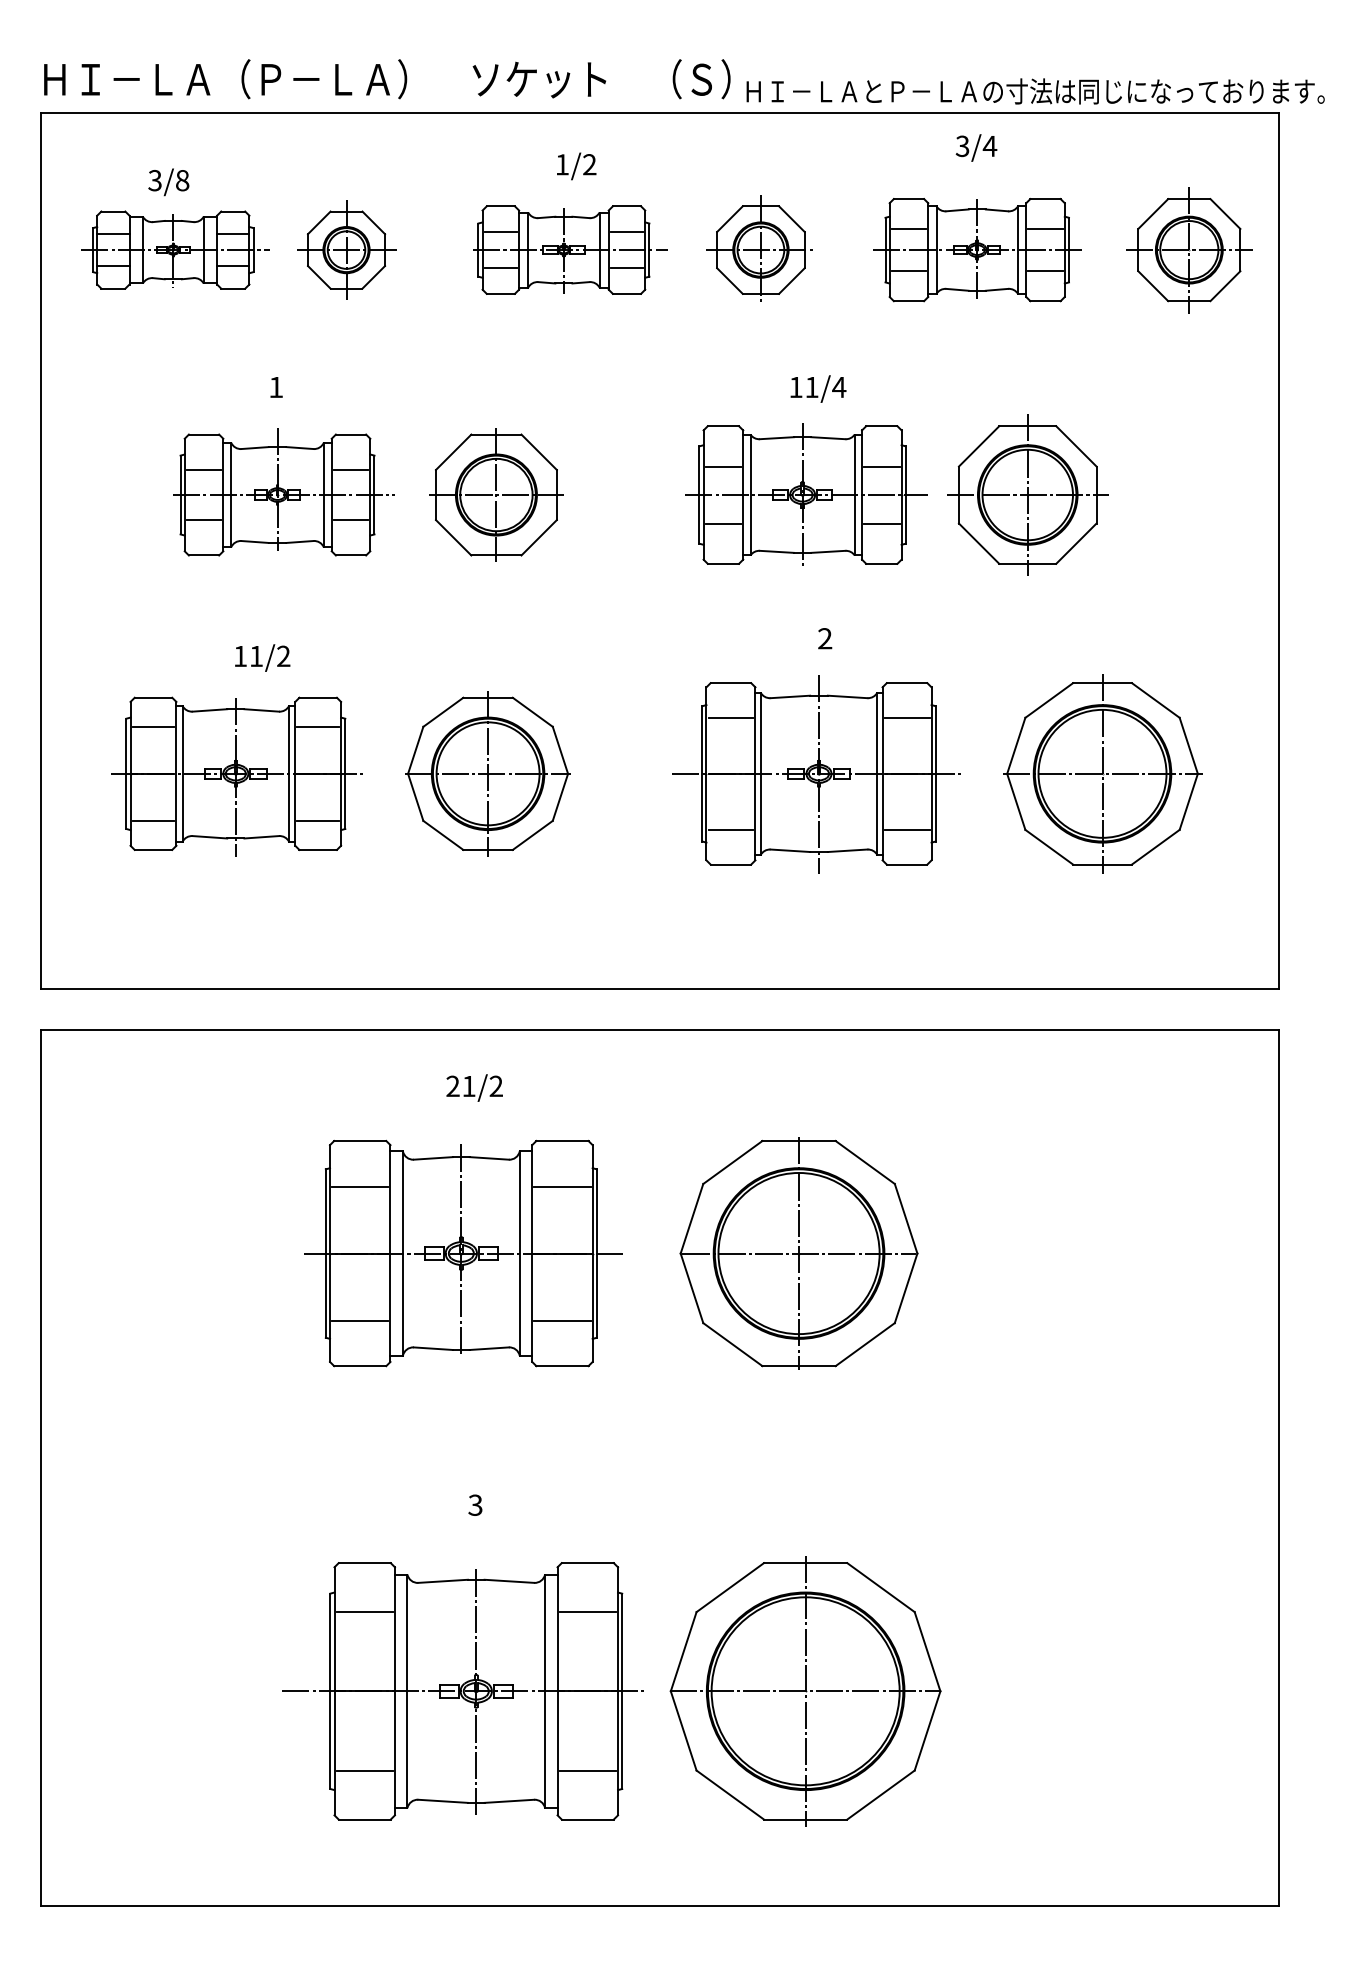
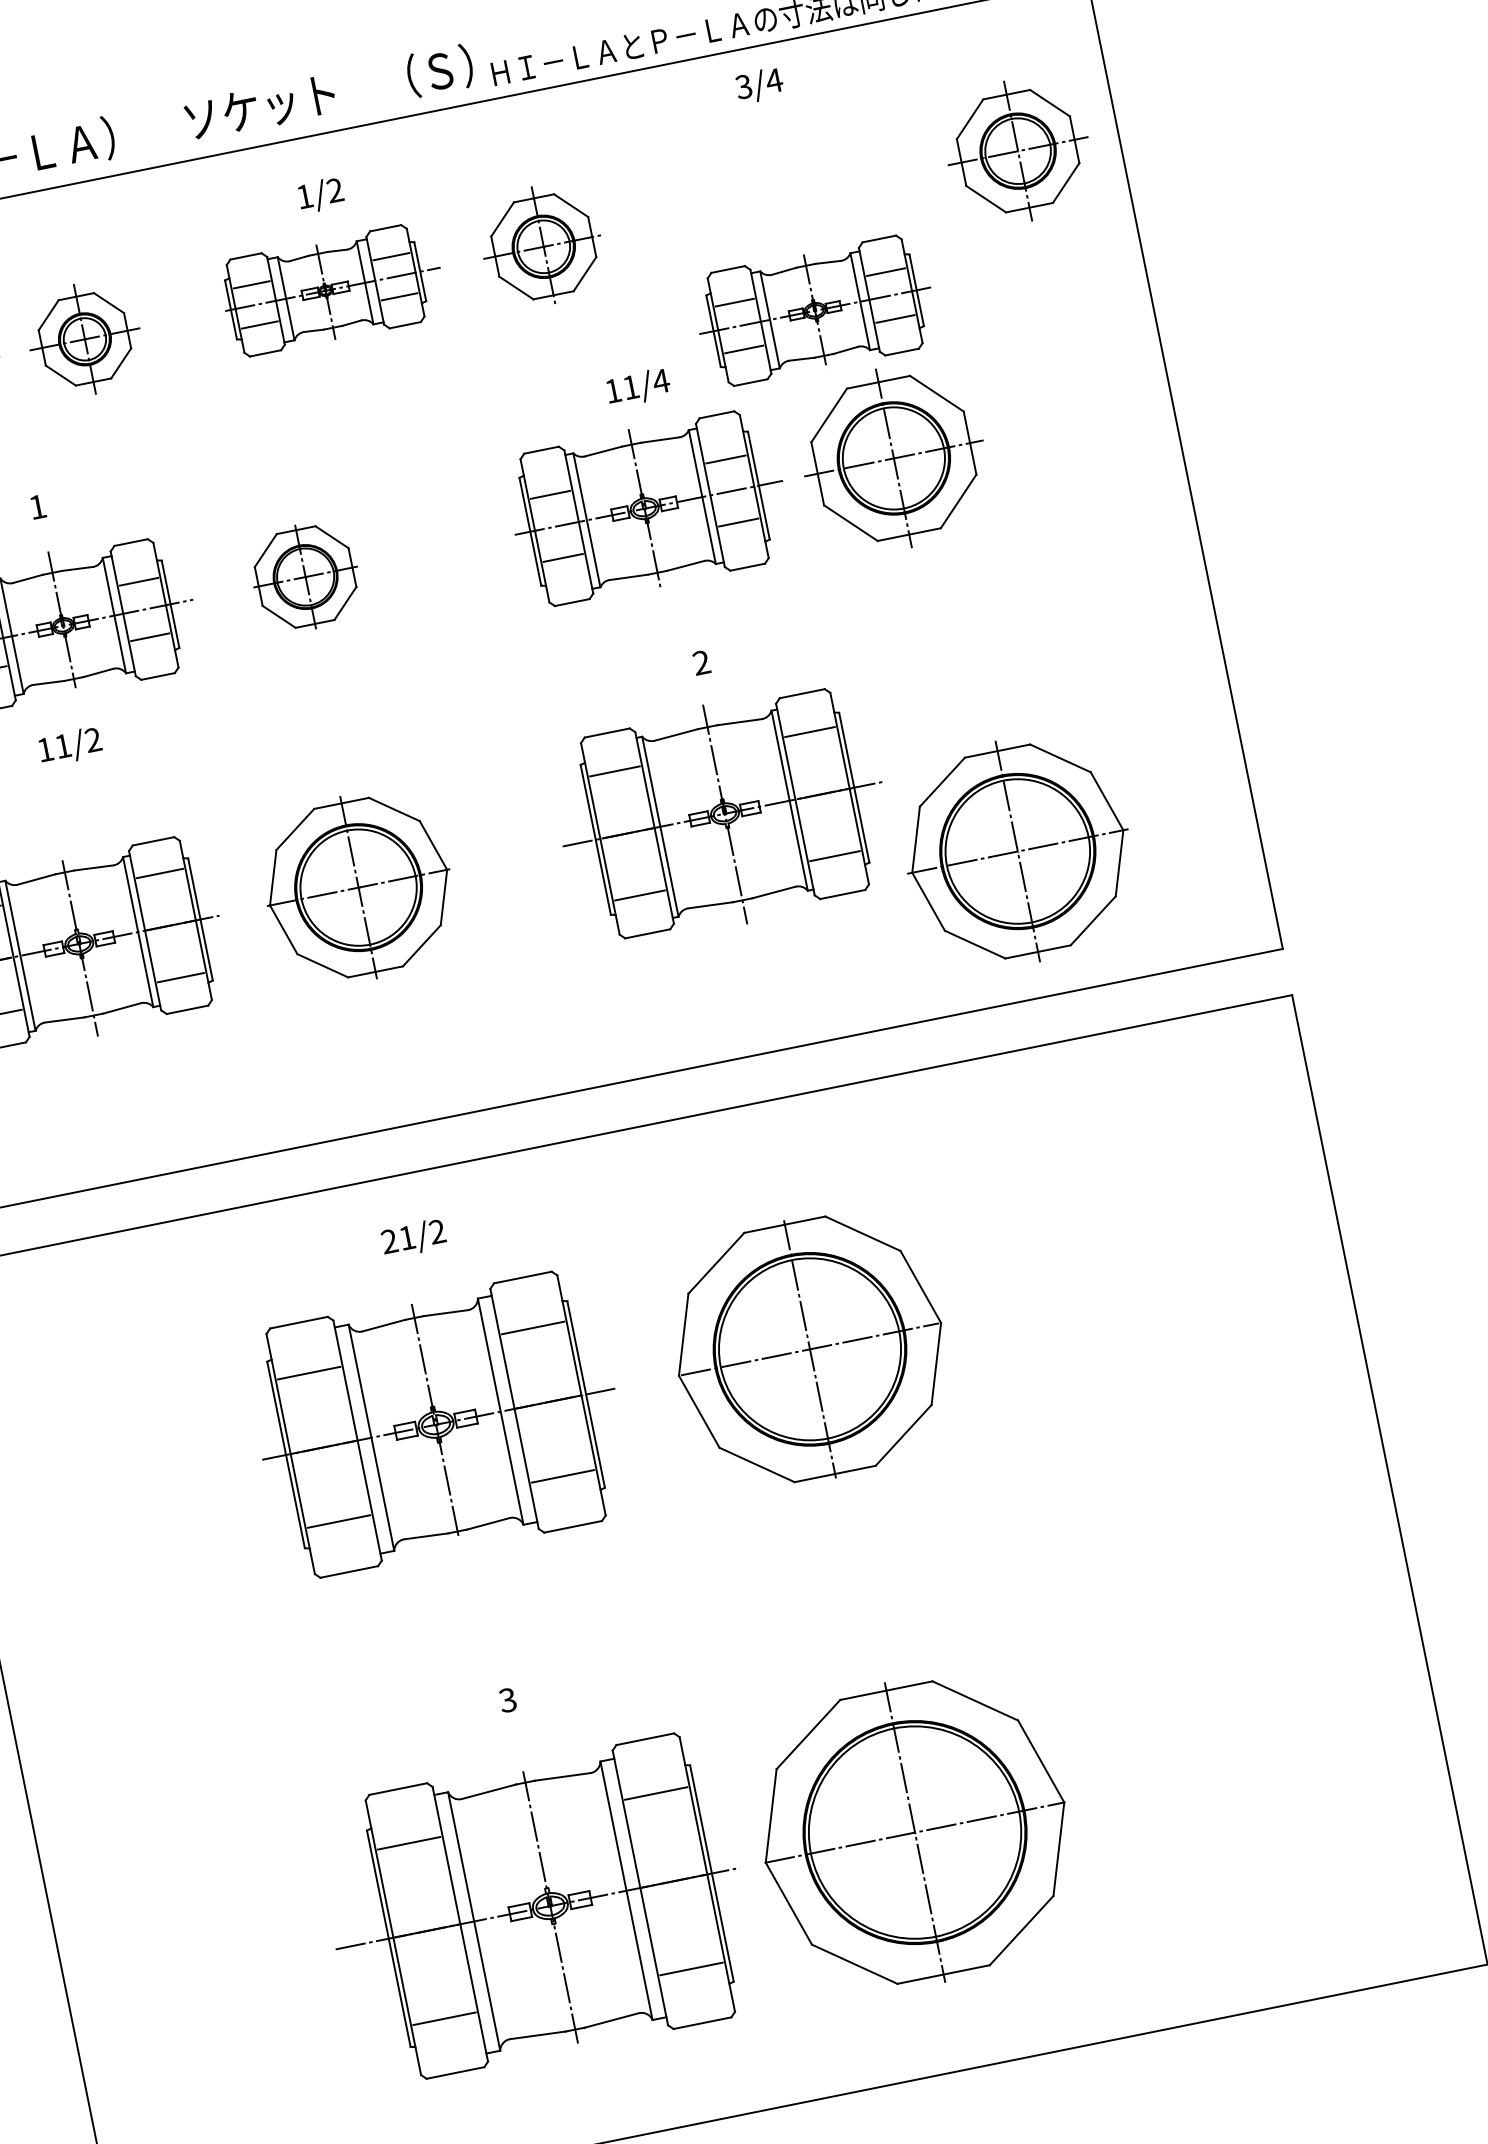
part: (977, 250) -> (815, 311), moved
part: (496, 494) -> (305, 576), size x0.7
text: (262, 657) -> (70, 746), moved
part: (1102, 773) -> (1017, 851), moved

